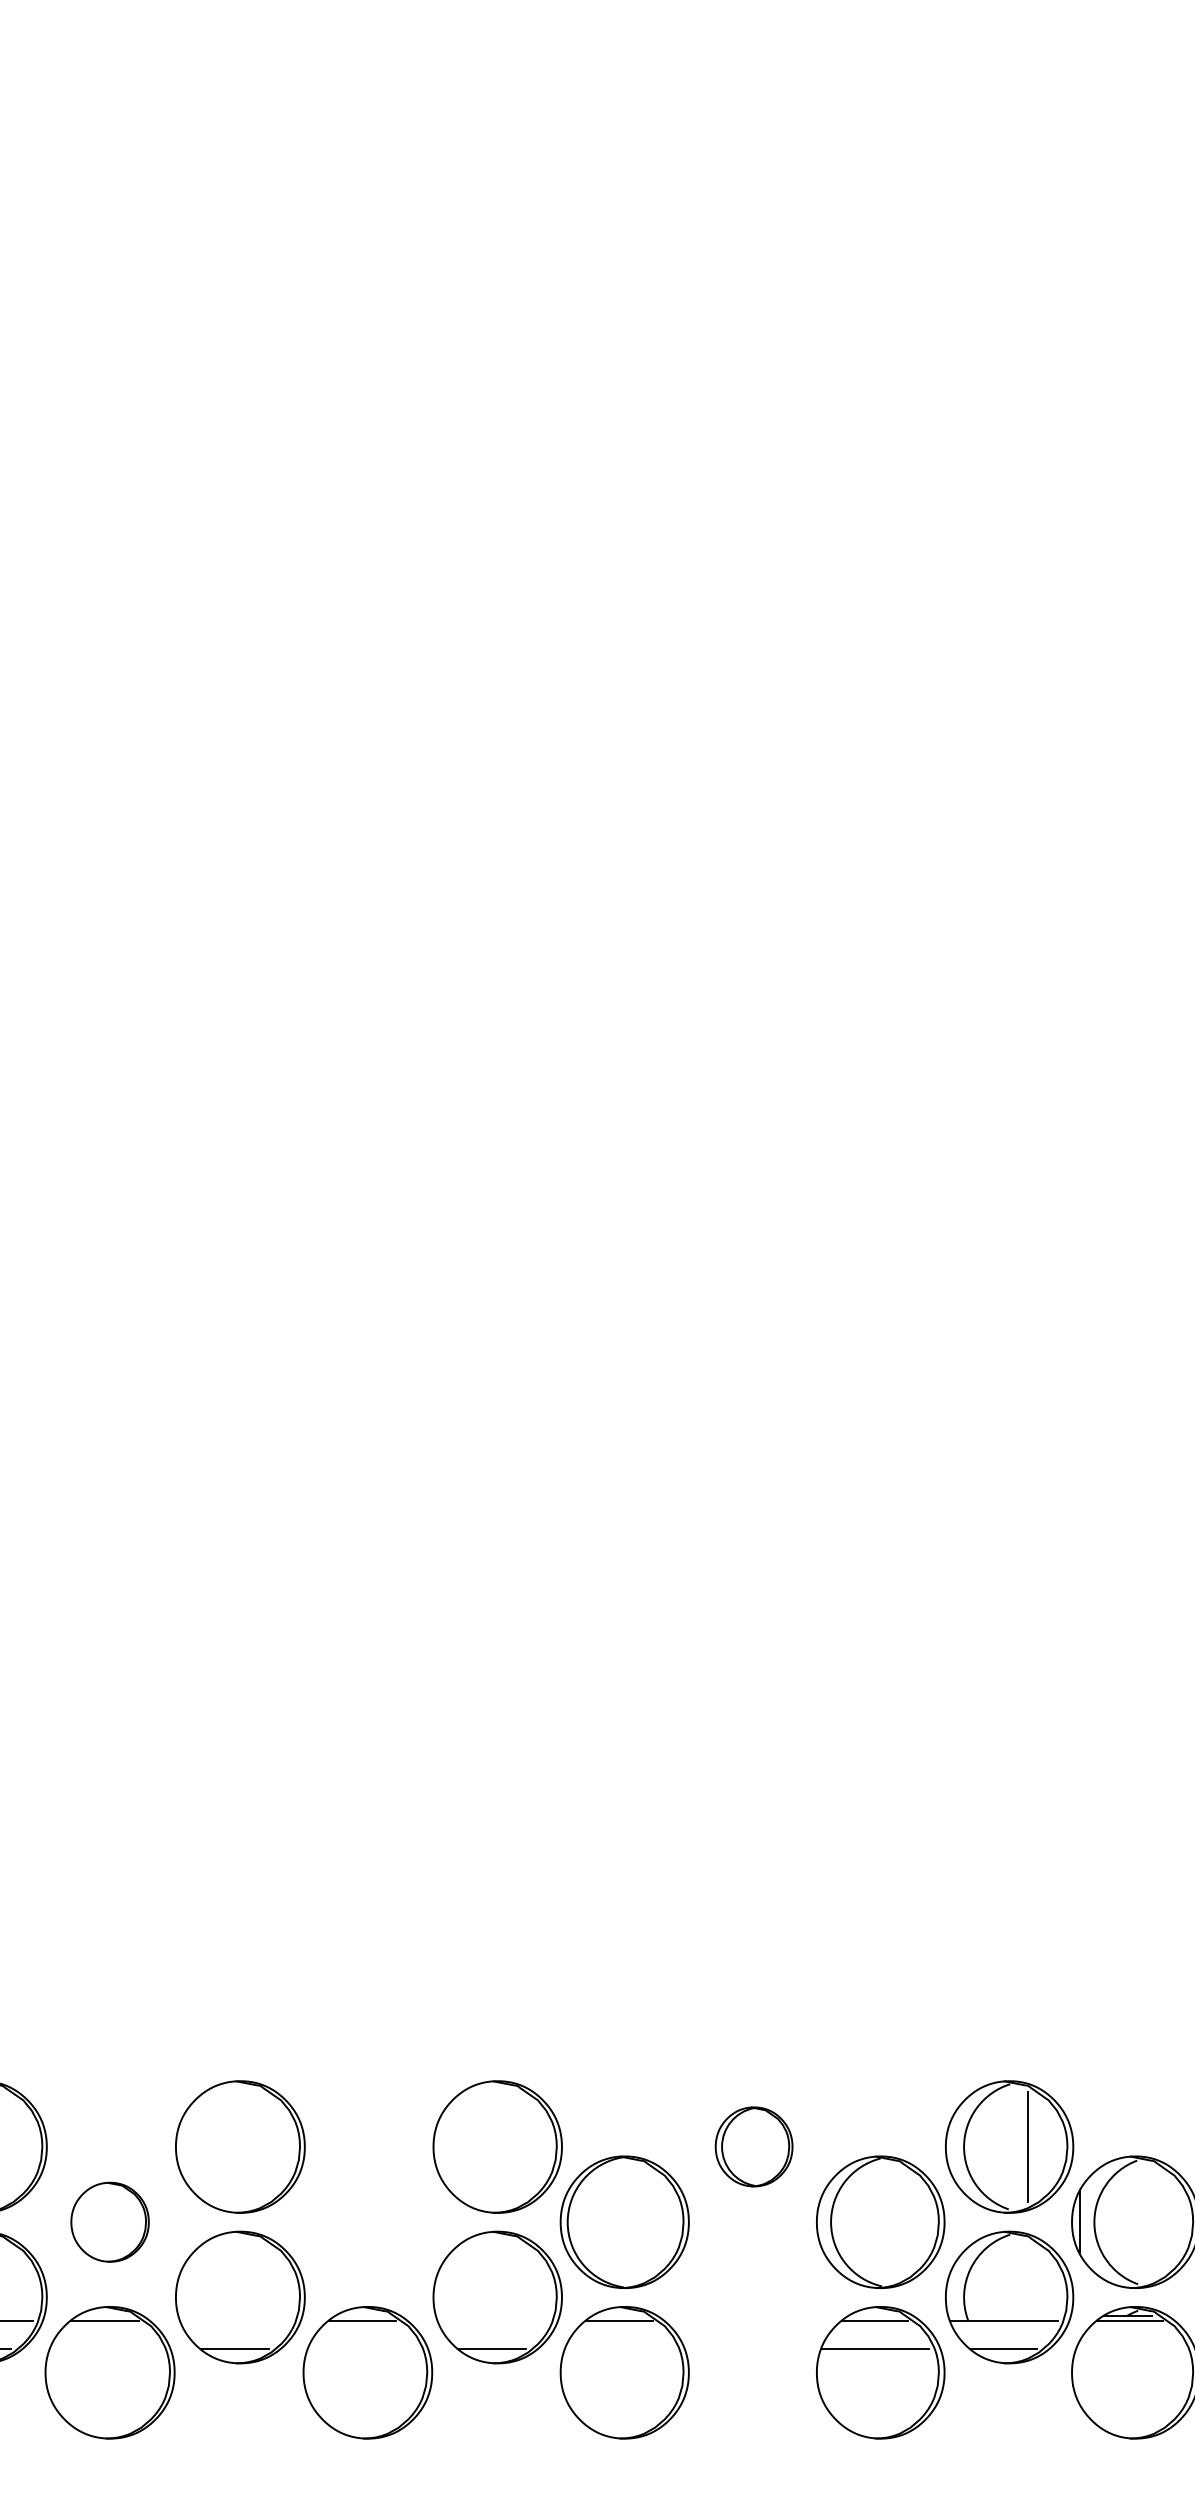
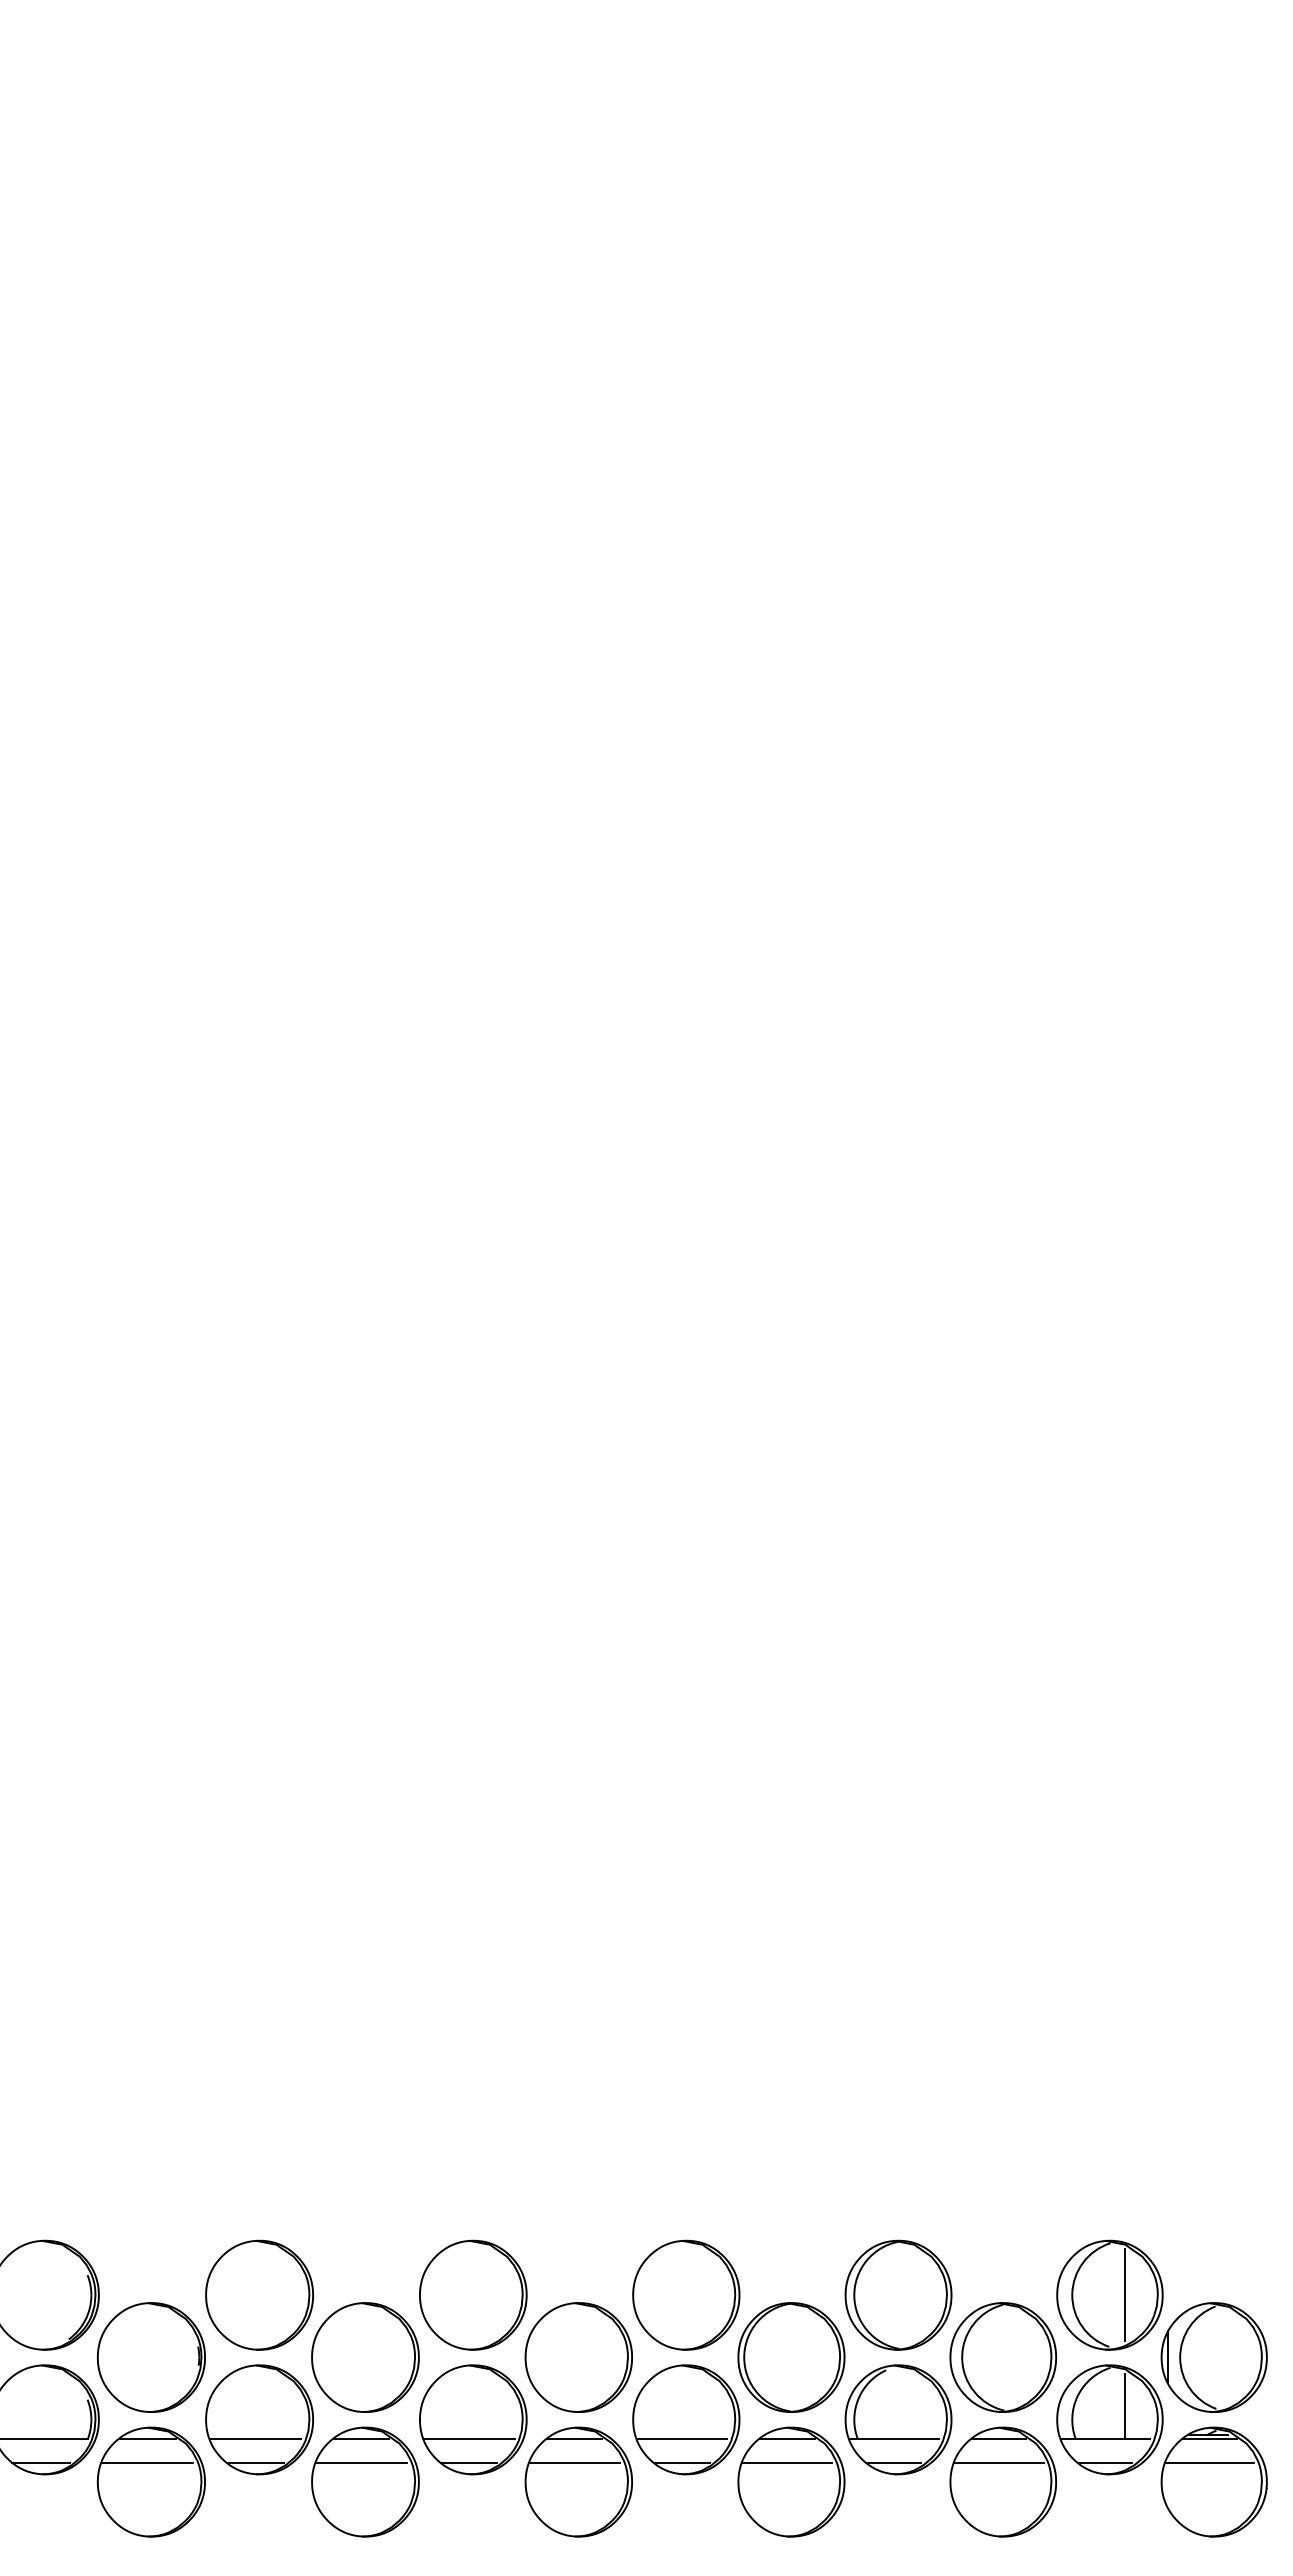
part: (754, 2146) -> (898, 2294), size x1.67
part: (110, 2222) -> (365, 2357), size x1.67
part: (367, 2222) -> (578, 2357), added
line: (1028, 2280) -> (1125, 2405), added
part: (754, 2297) -> (898, 2419), added
line: (235, 2321) -> (469, 2439), added
line: (493, 2321) -> (682, 2439), added
line: (105, 2349) -> (361, 2462), added
line: (362, 2349) -> (574, 2462), added
line: (619, 2349) -> (787, 2462), added
line: (1129, 2349) -> (1209, 2462), added

